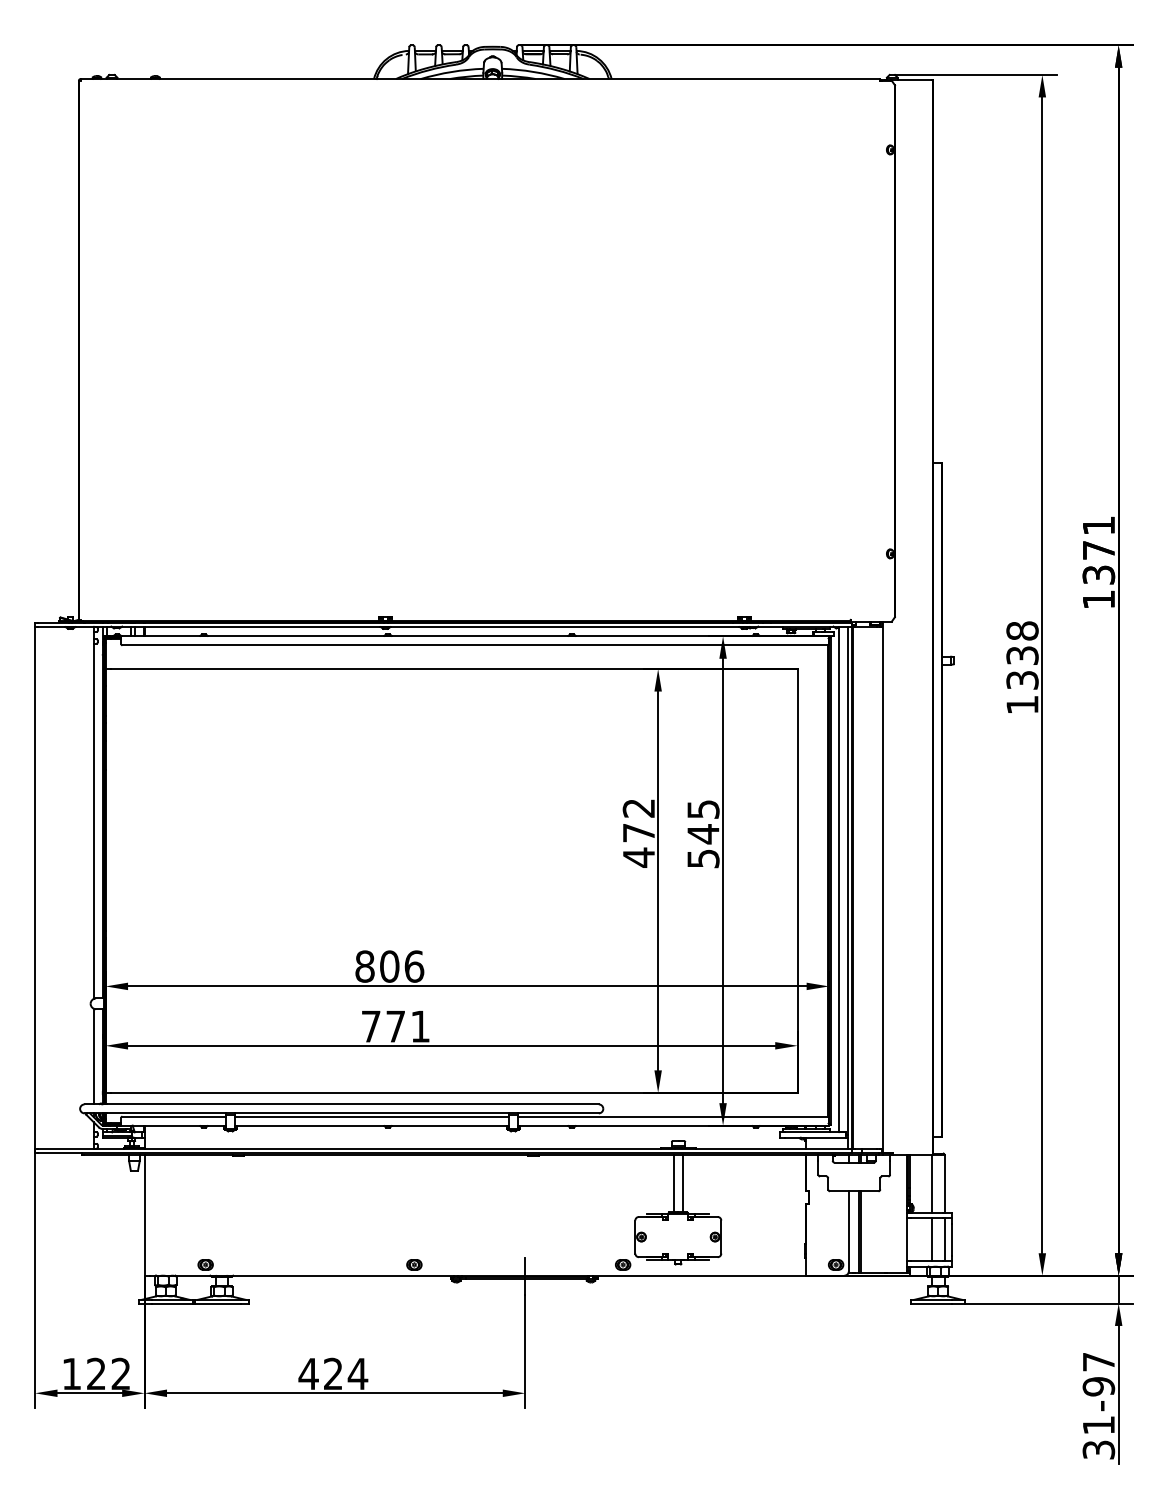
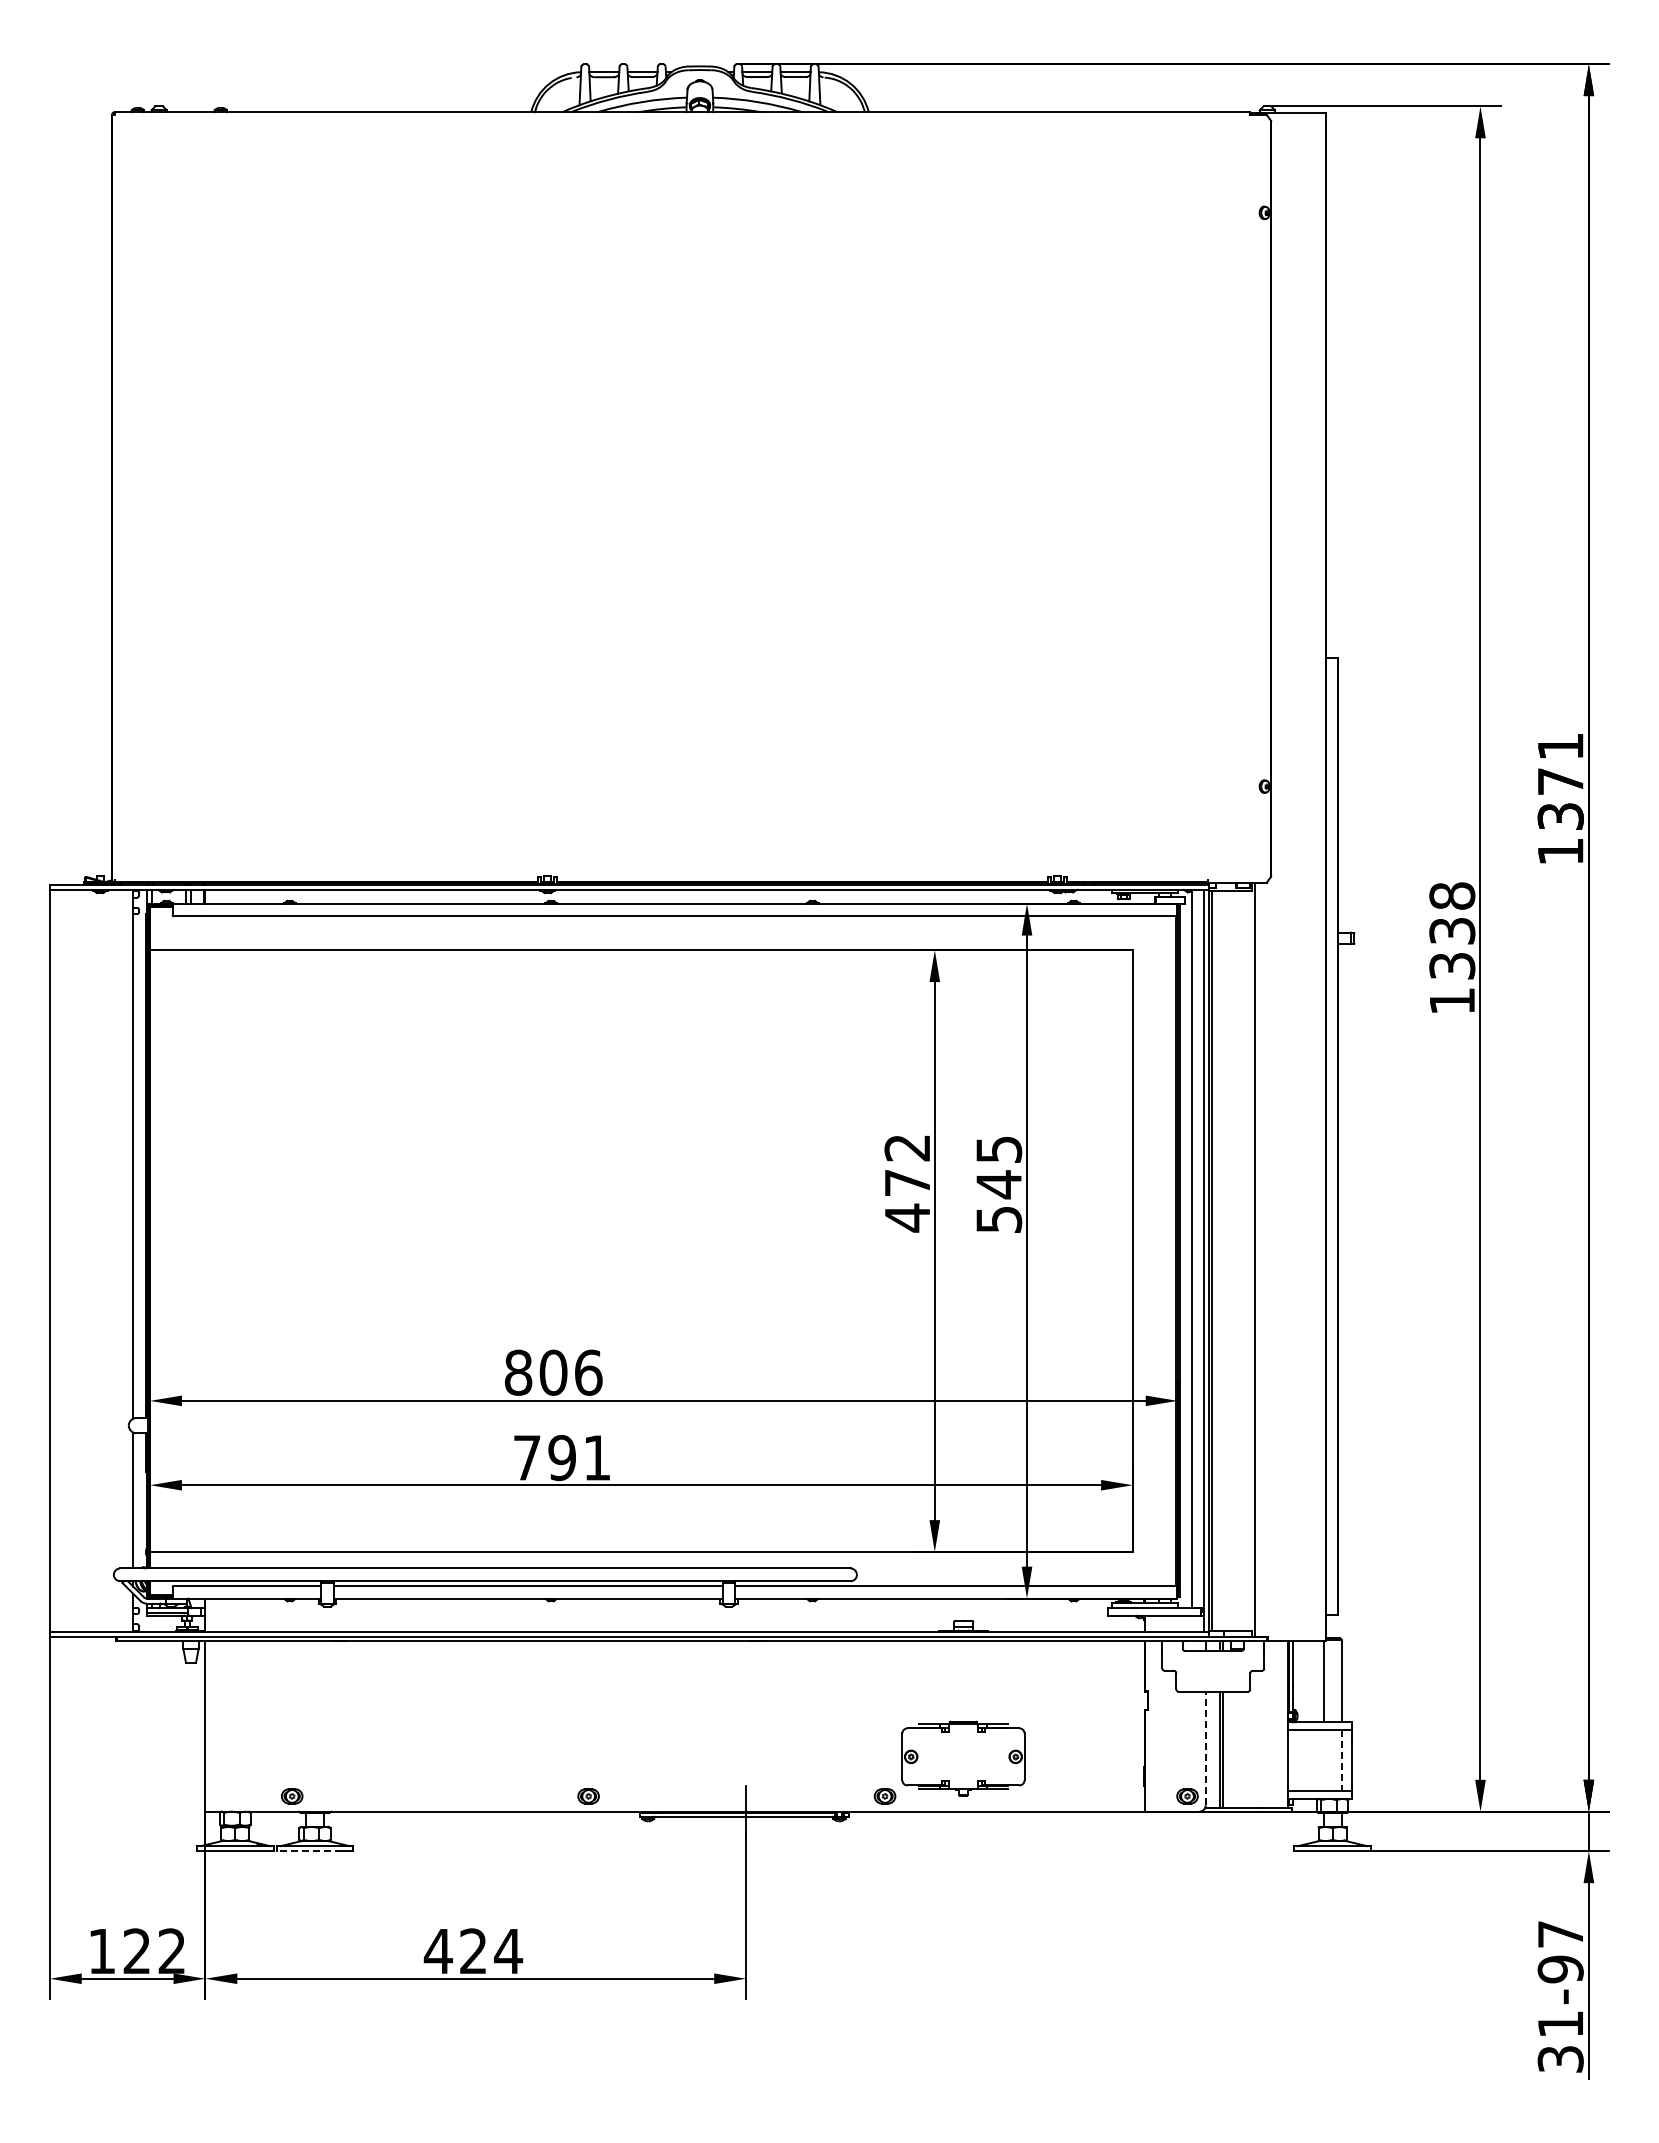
text: (395, 1026) -> (561, 1457), 771 -> 791
line: (674, 1183) -> (957, 1680), removed
line: (682, 1183) -> (969, 1680), removed
line: (848, 1231) -> (1205, 1748), solid -> dashed
line: (931, 1239) -> (1323, 1760), removed
line: (944, 1239) -> (1341, 1760), solid -> dashed
line: (217, 1303) -> (309, 1851), solid -> dashed

